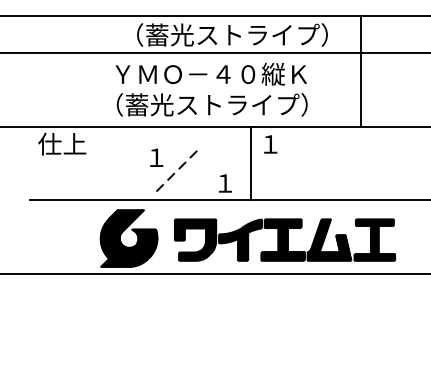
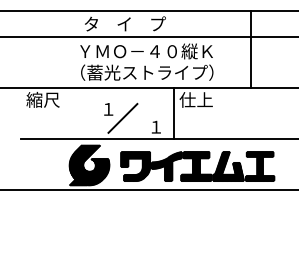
text: (225, 35) -> (156, 24), （蓄光ストライプ） -> タ    イ    プ
text: (61, 143) -> (42, 99), 仕上 -> 縮尺
text: (281, 143) -> (195, 99), １ -> 仕上
line: (178, 170) -> (123, 118), dashed -> solid

